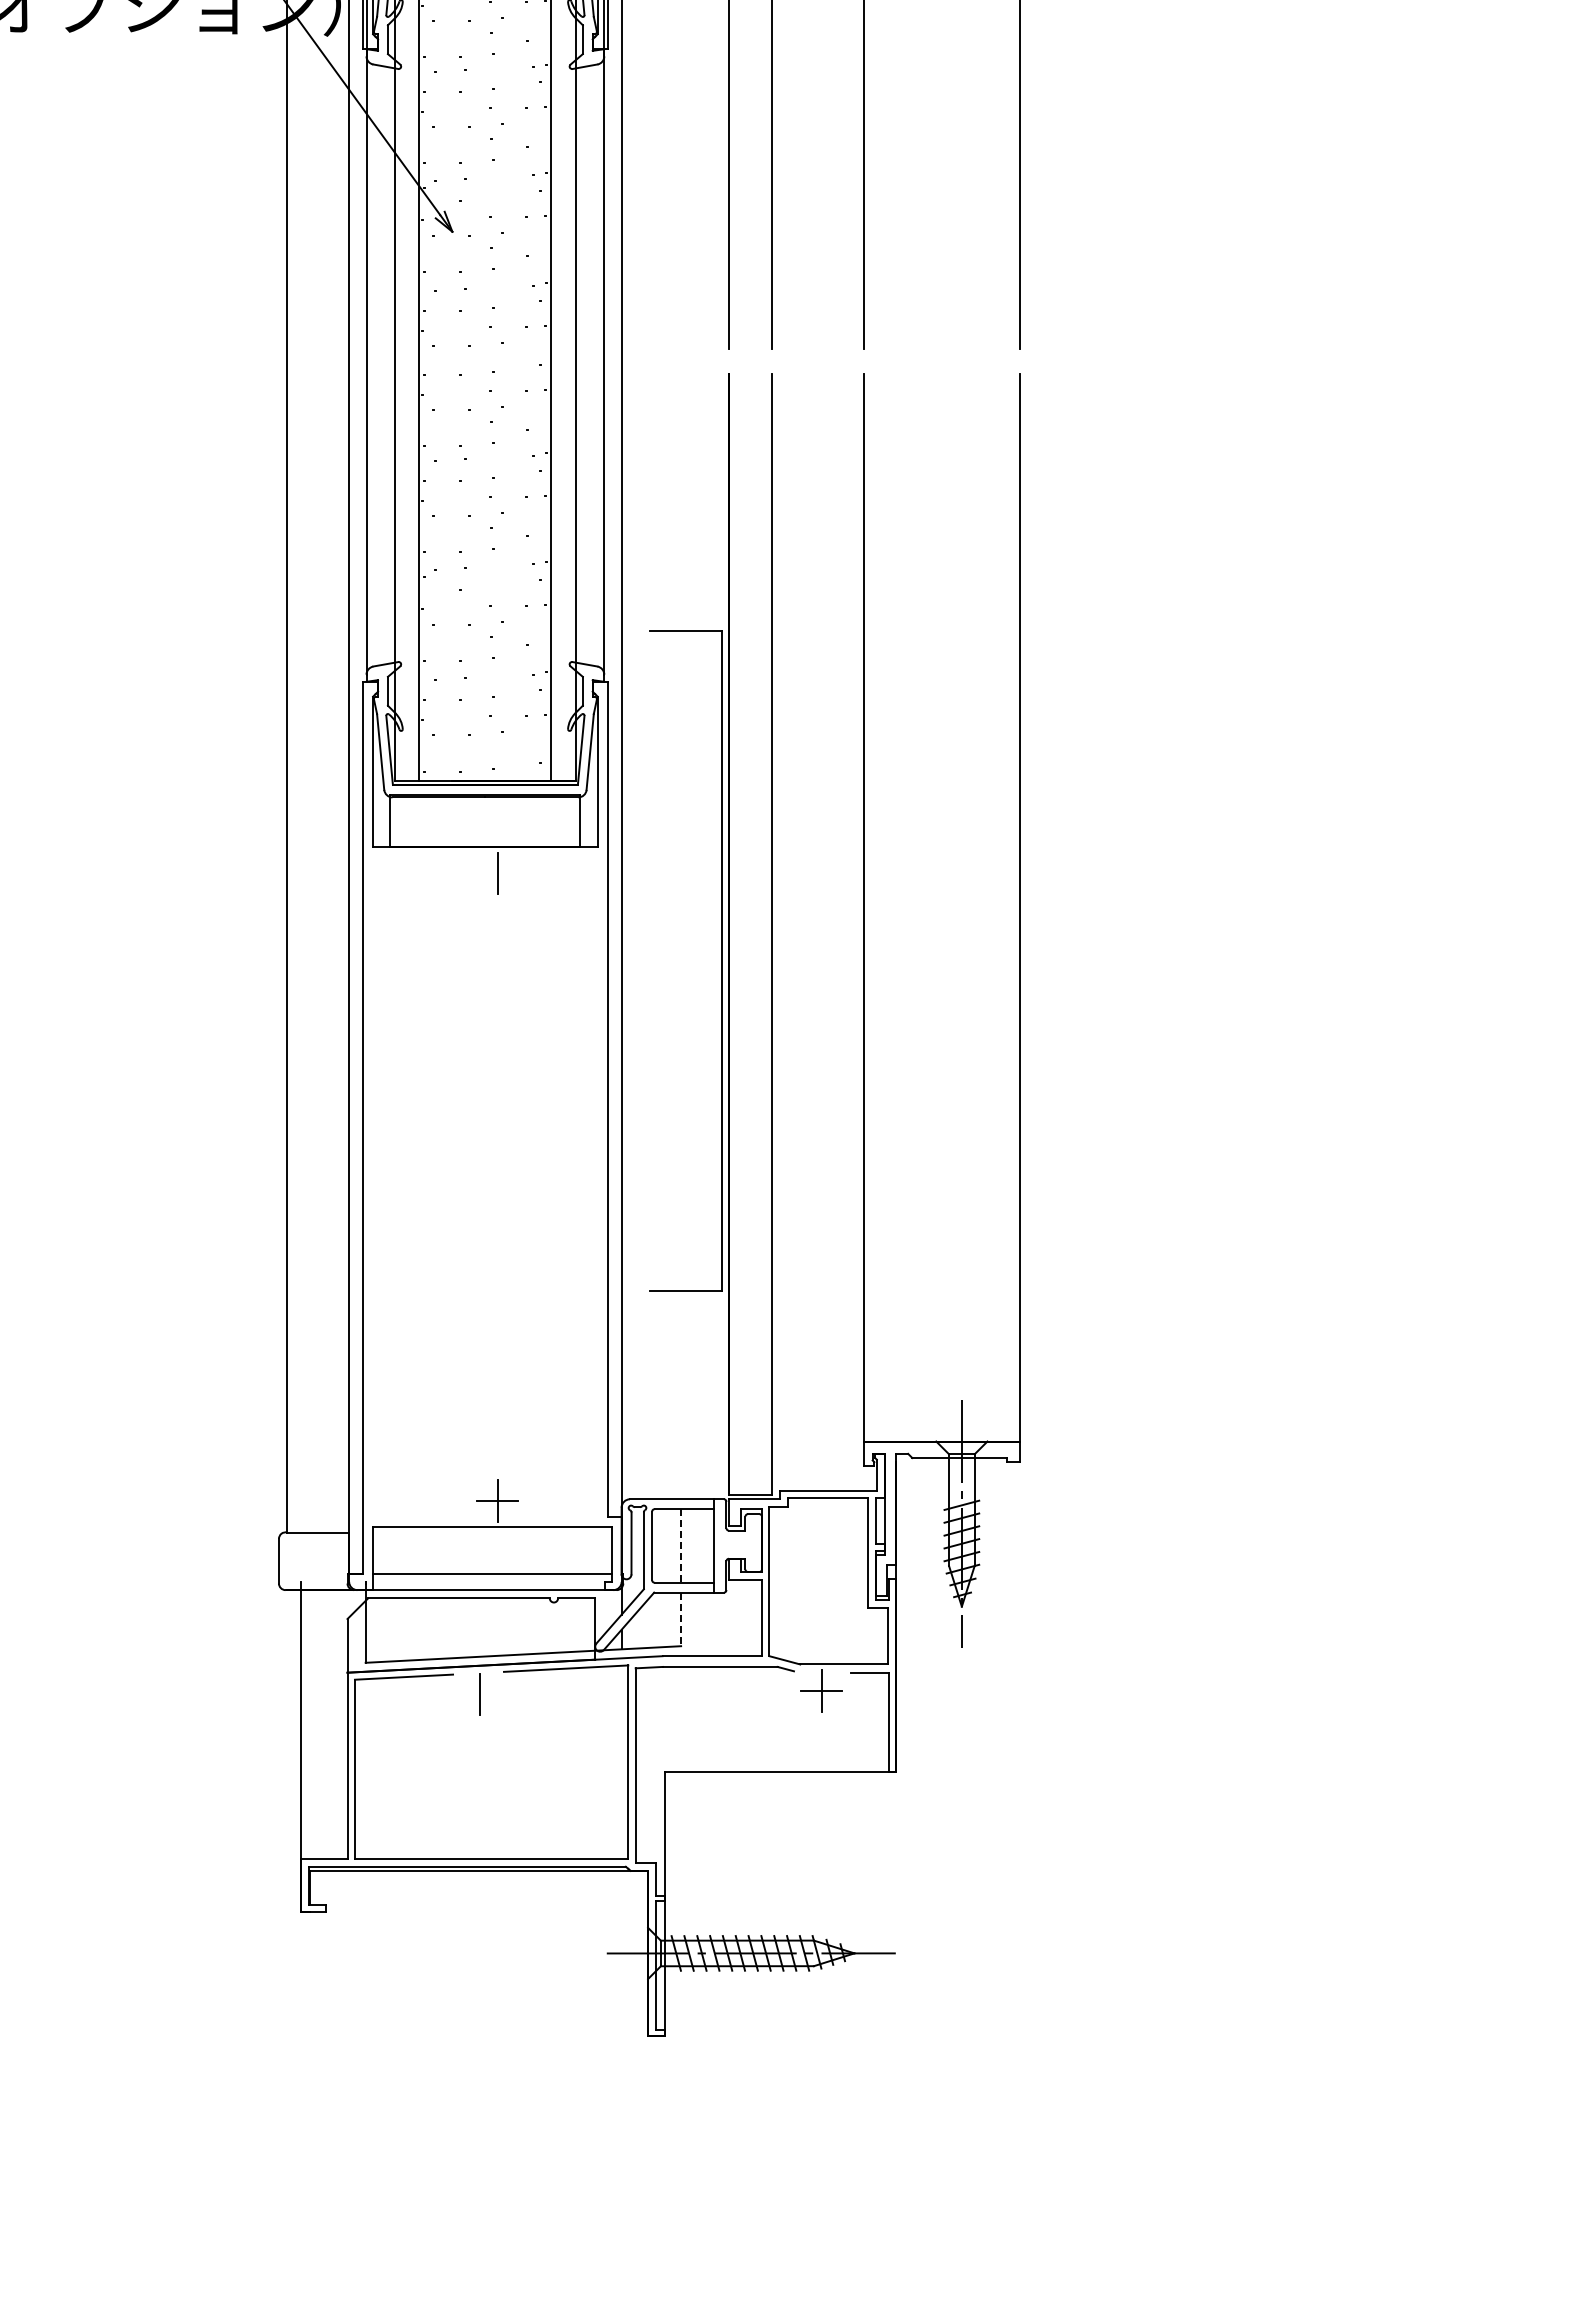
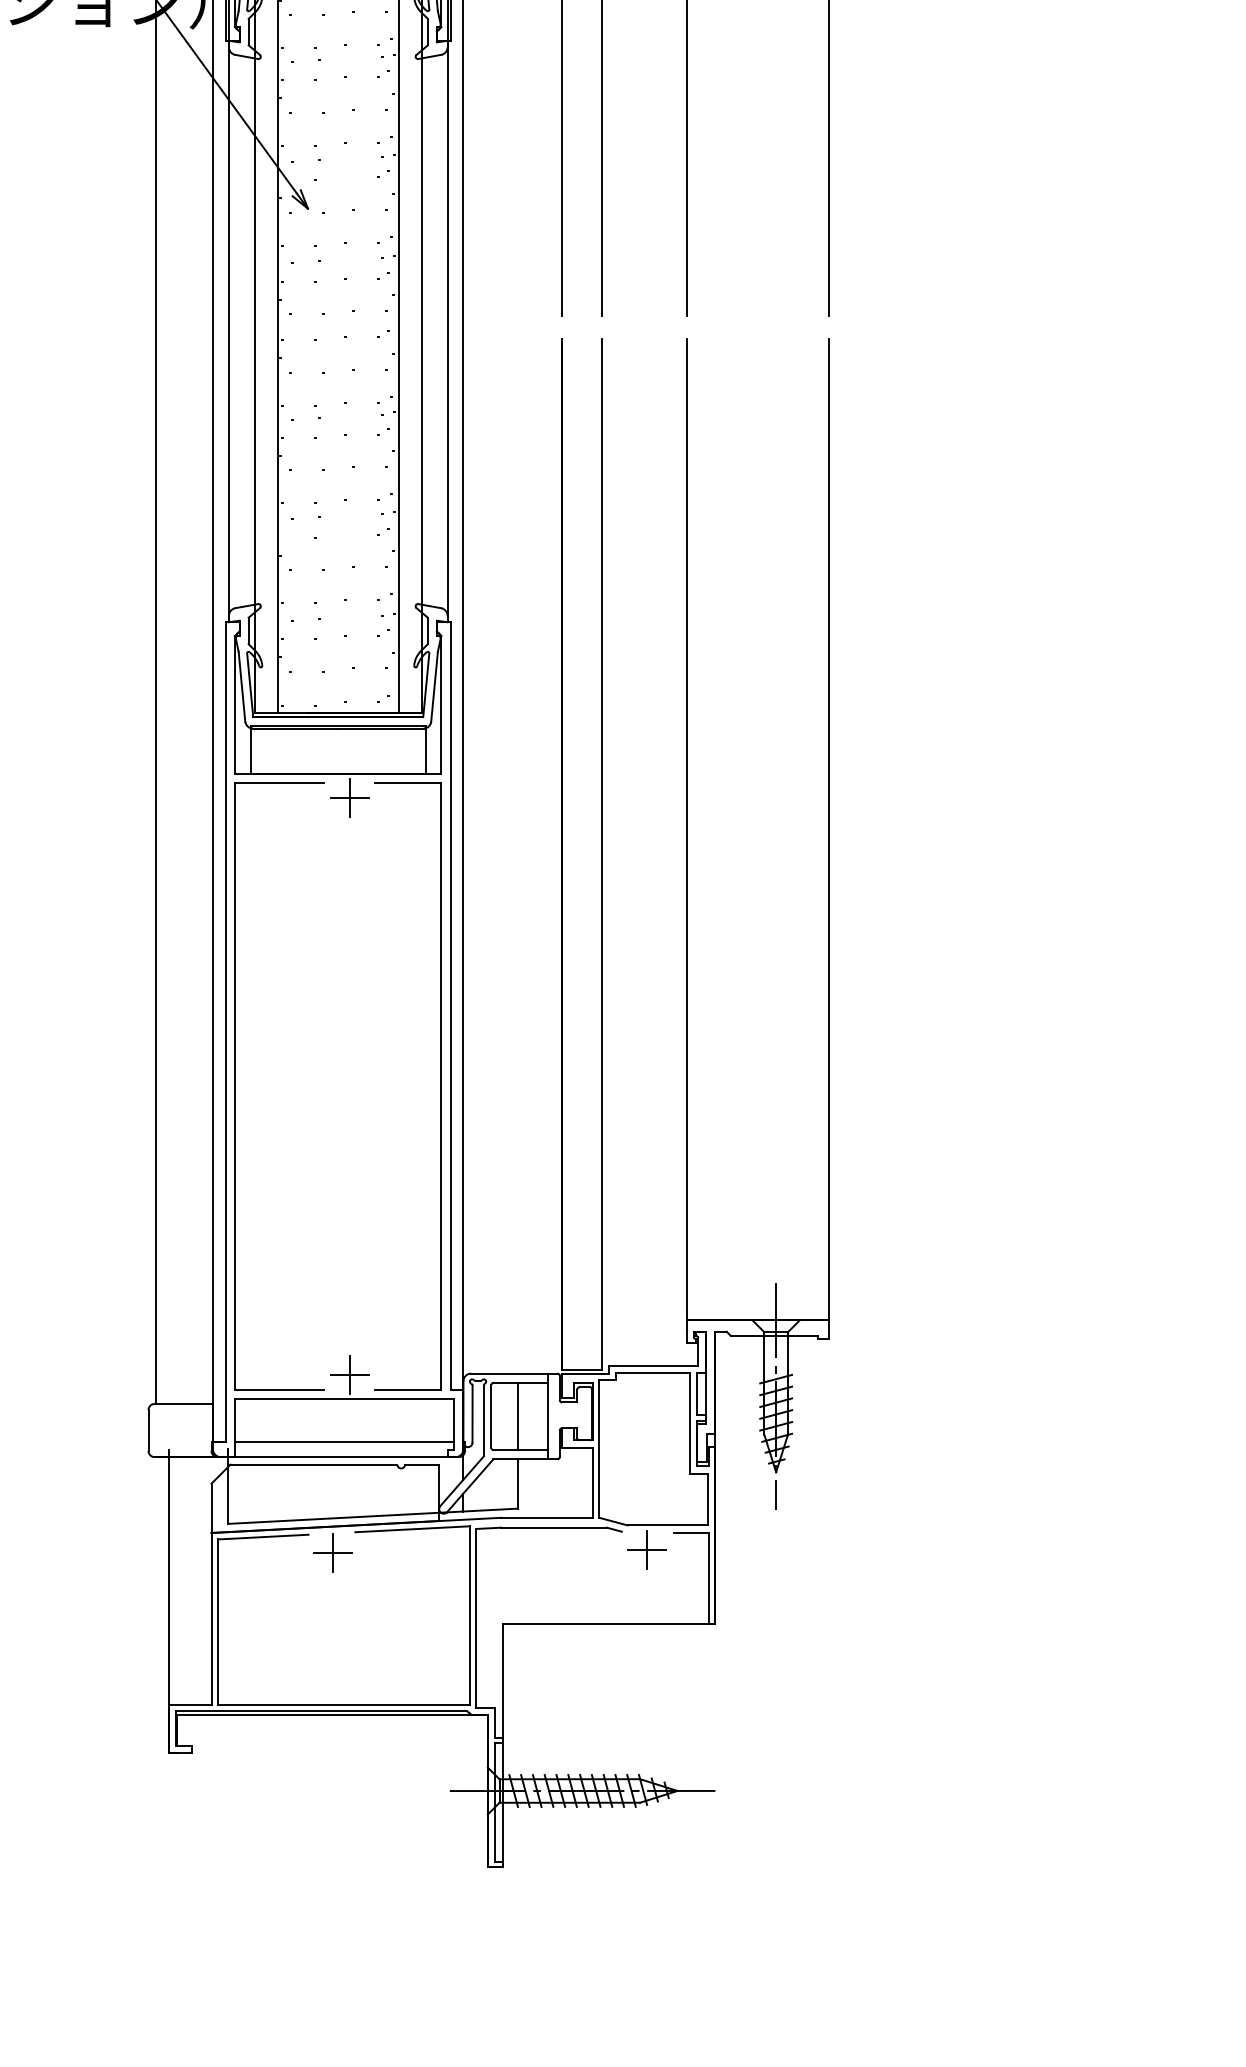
line: (497, 873) -> (349, 798), added
part: (721, 960) -> (441, 1086), moved
part: (373, 1186) -> (235, 1086), added
line: (681, 1545) -> (518, 1416), dashed -> solid
line: (681, 1619) -> (518, 1484), dashed -> solid
line: (479, 1694) -> (332, 1553), added

